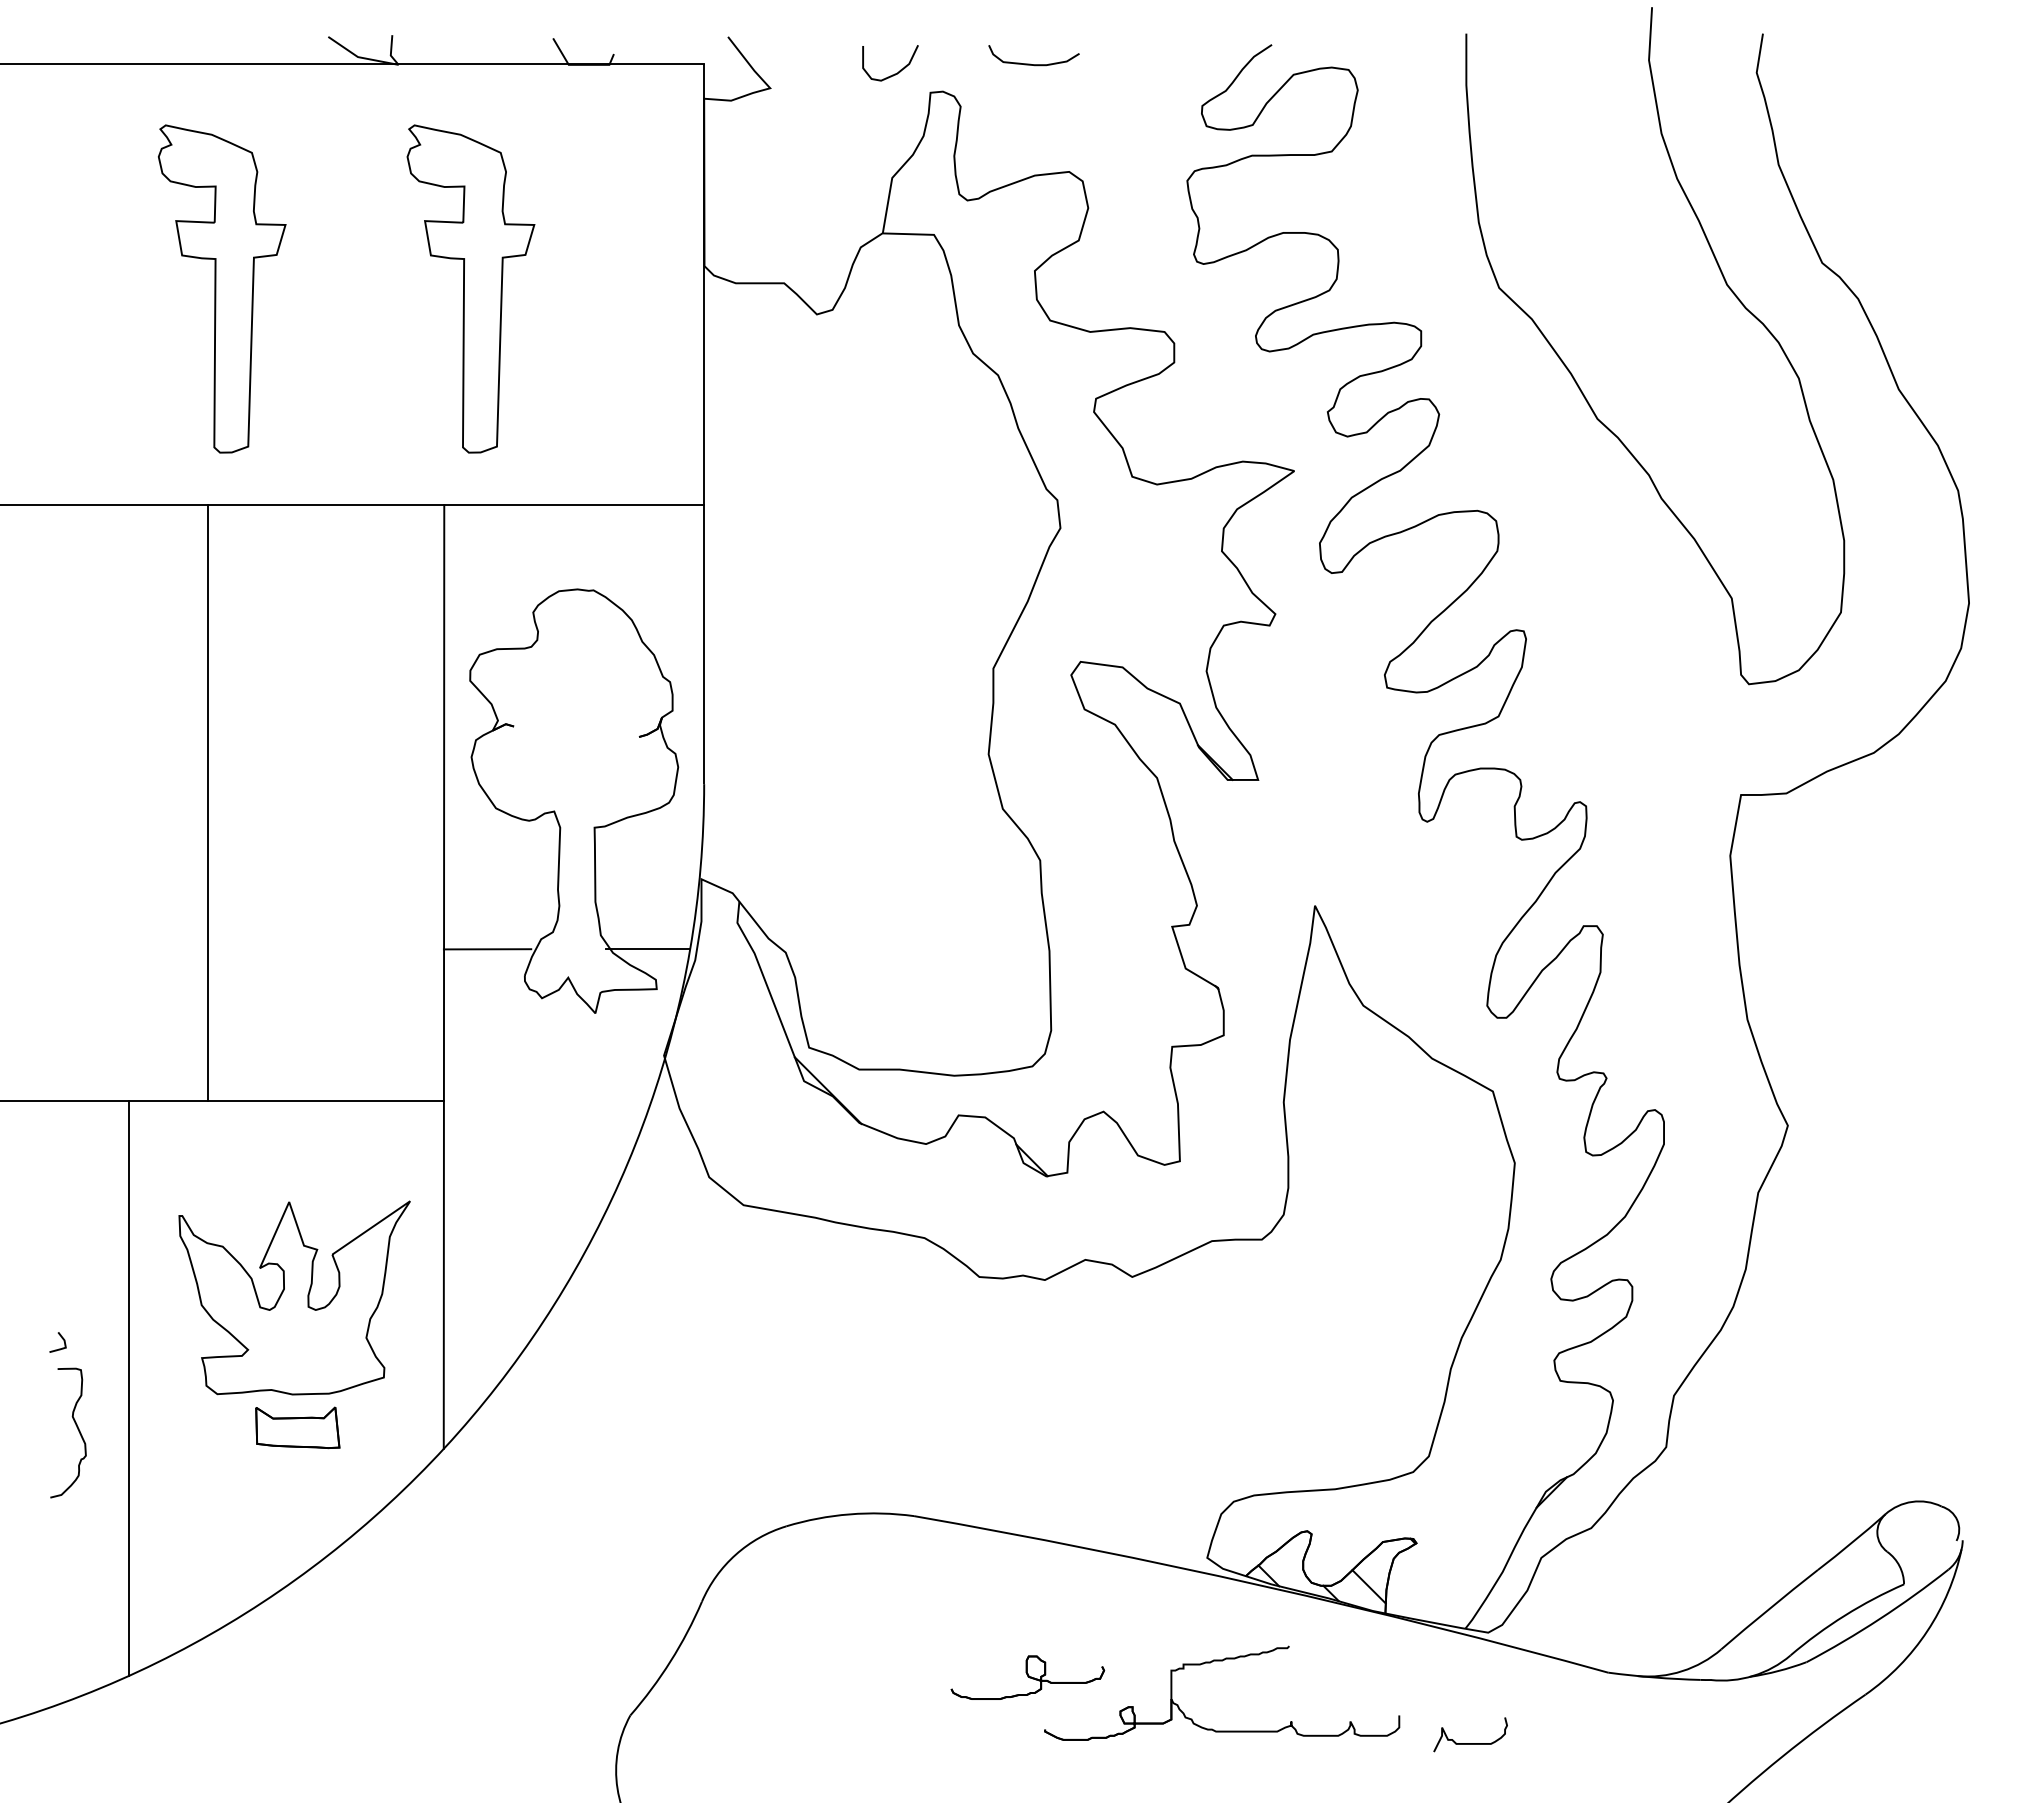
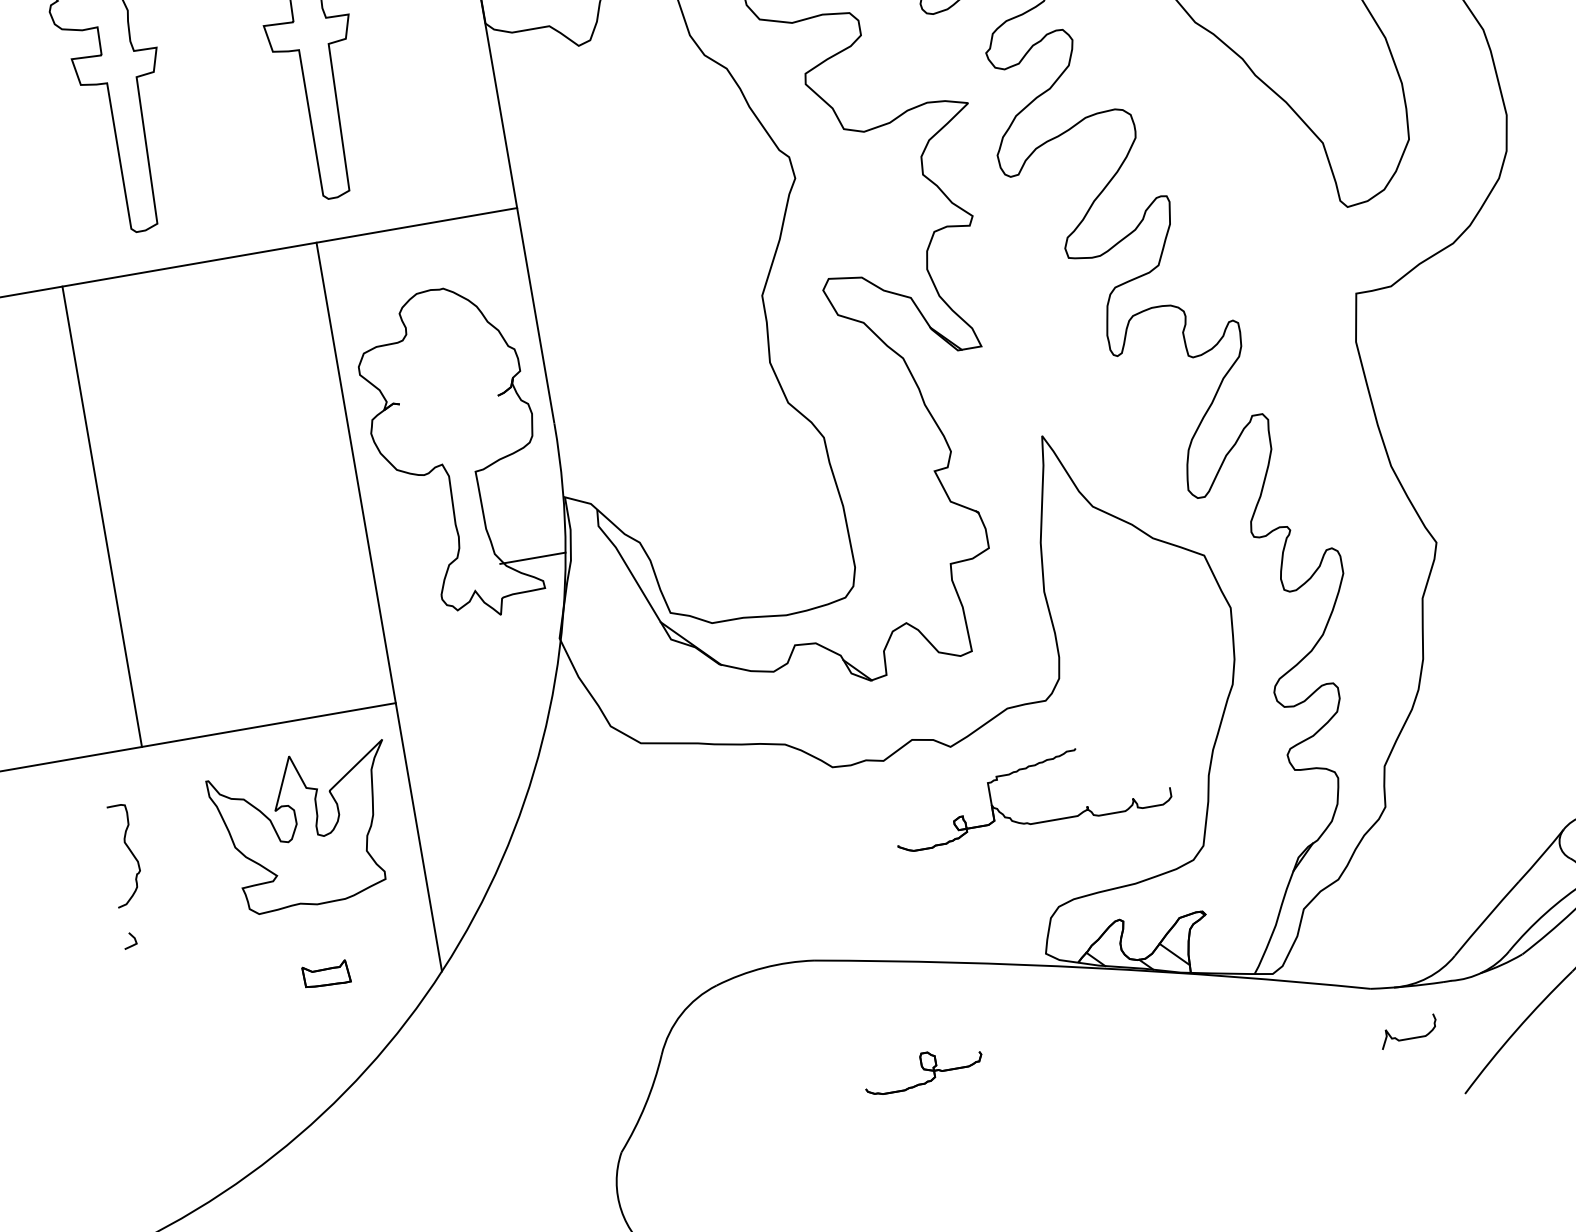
line: (208, 803) -> (102, 516), moved
line: (487, 949) -> (409, 580), removed
part: (294, 1297) -> (305, 829), moved
line: (129, 1388) -> (191, 966), removed
curve: (76, 1427) -> (129, 850), moved
part: (297, 1427) -> (326, 974), size x0.7
part: (1222, 1661) -> (1026, 769), moved
curve: (1470, 1743) -> (1409, 1038), moved

